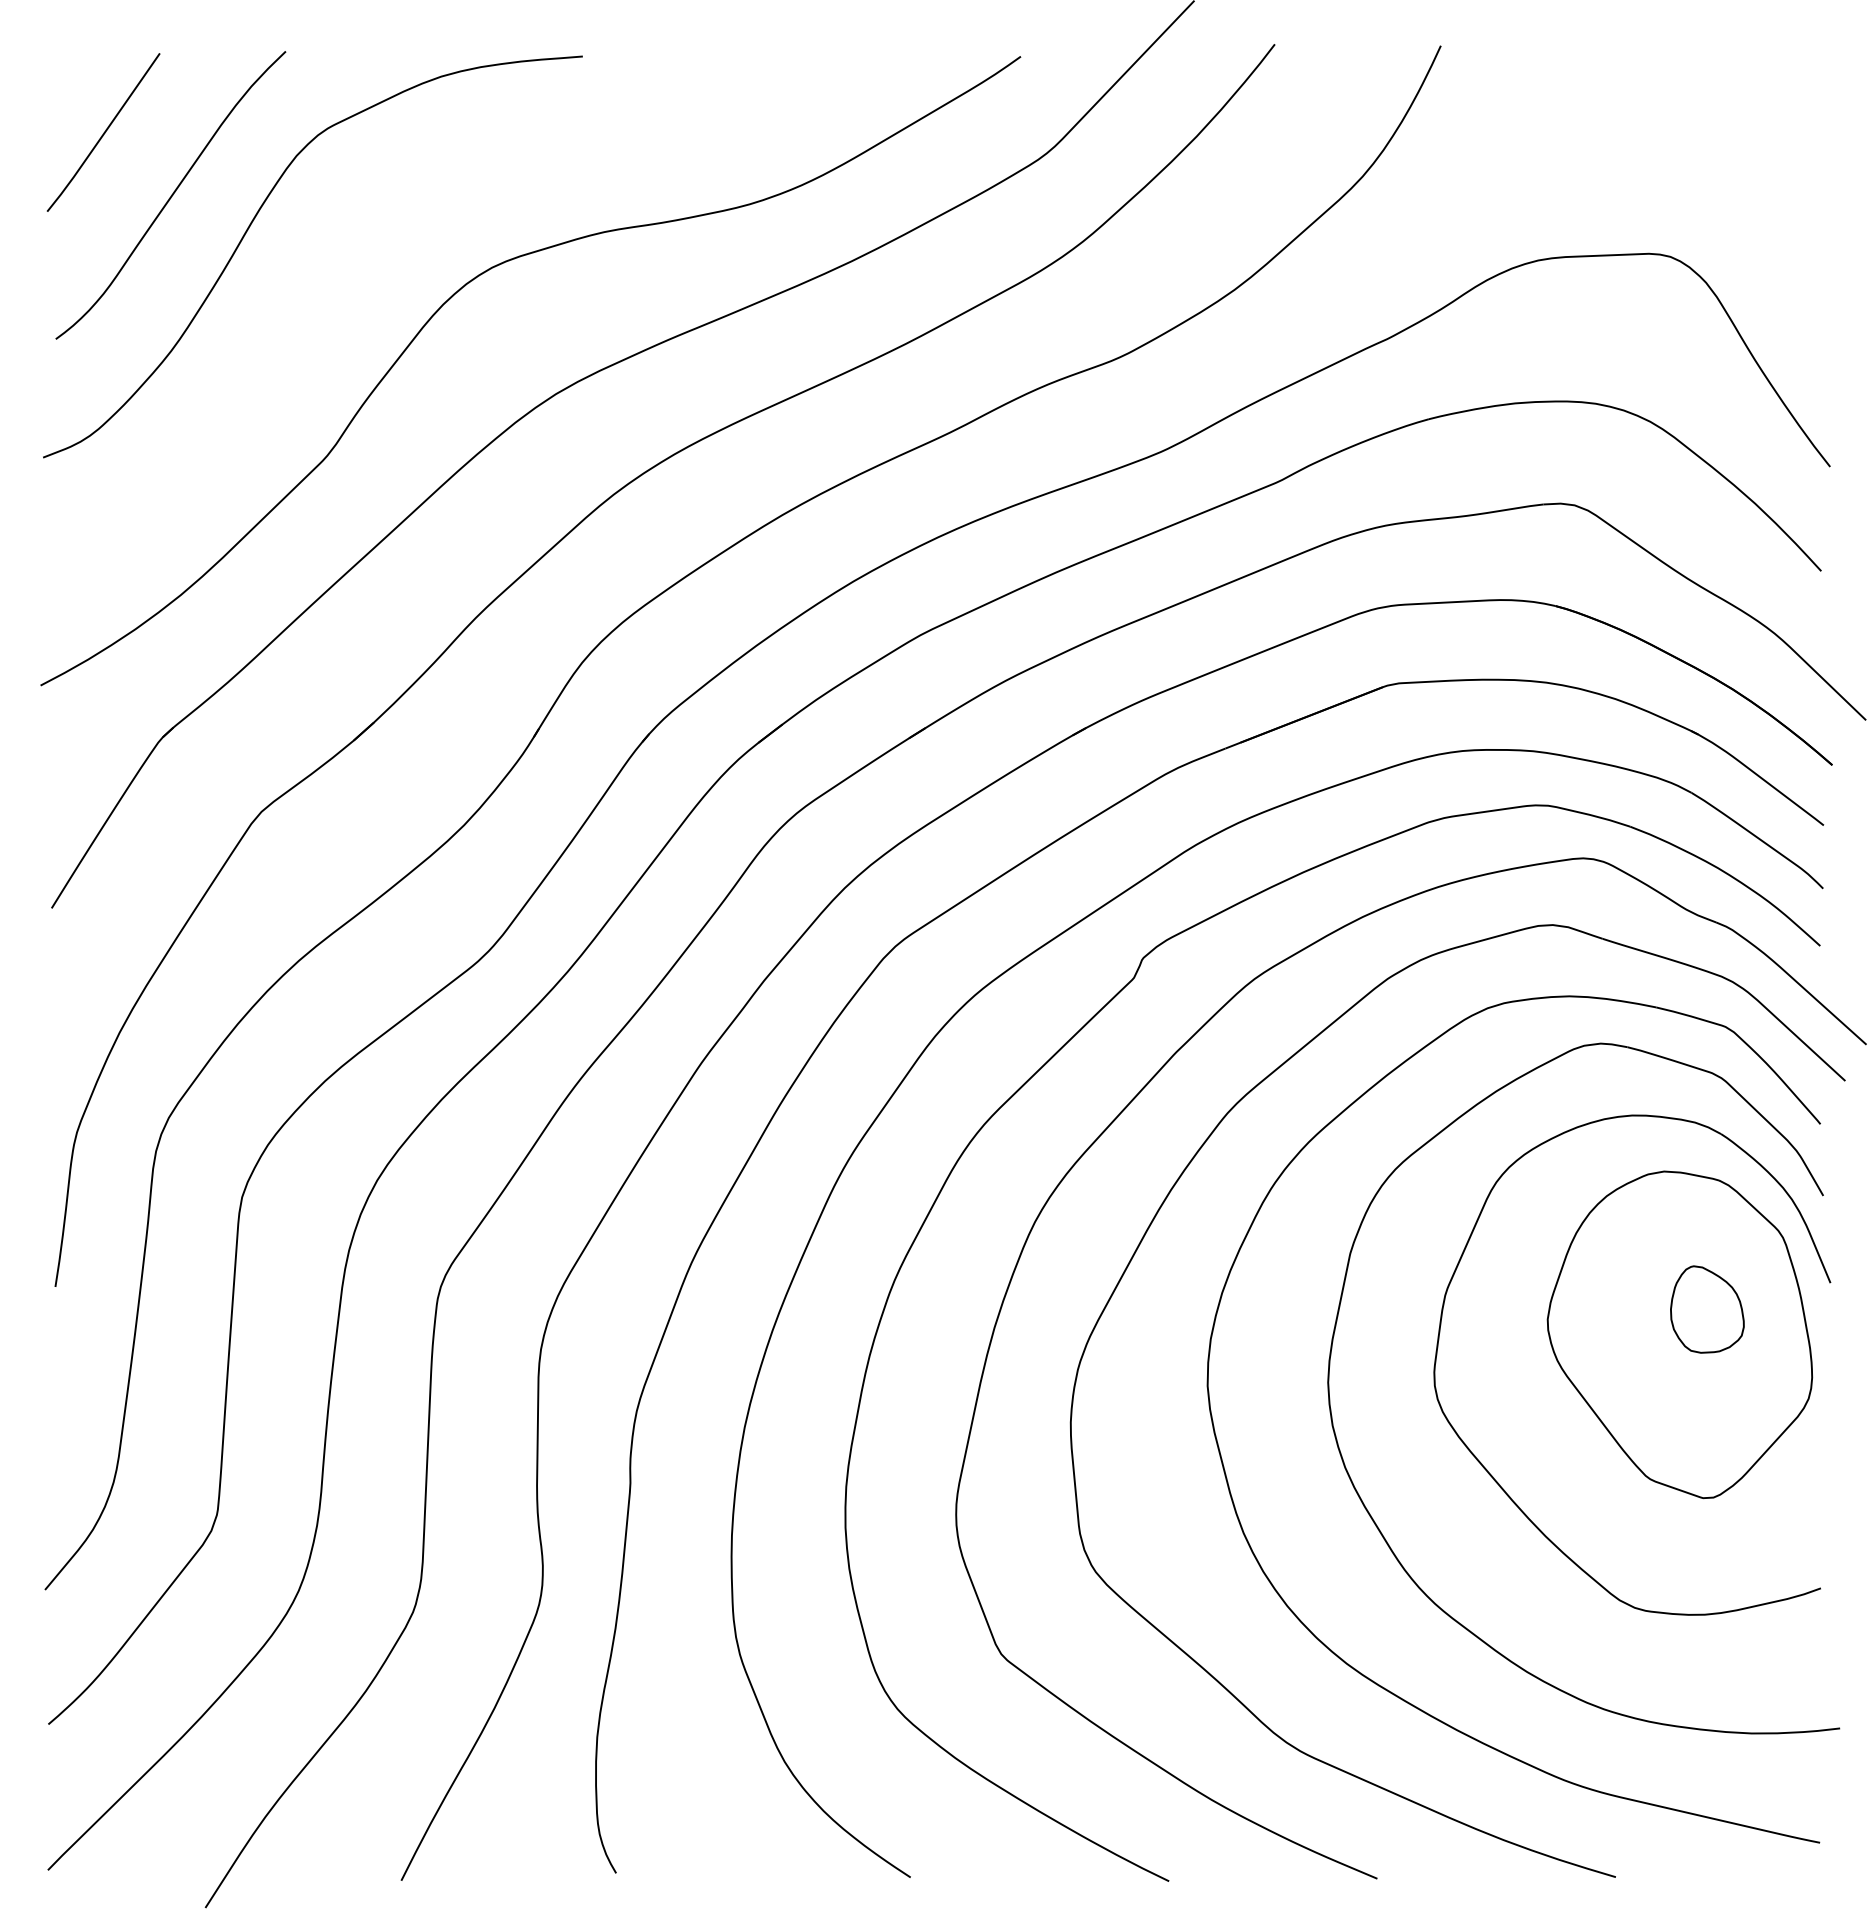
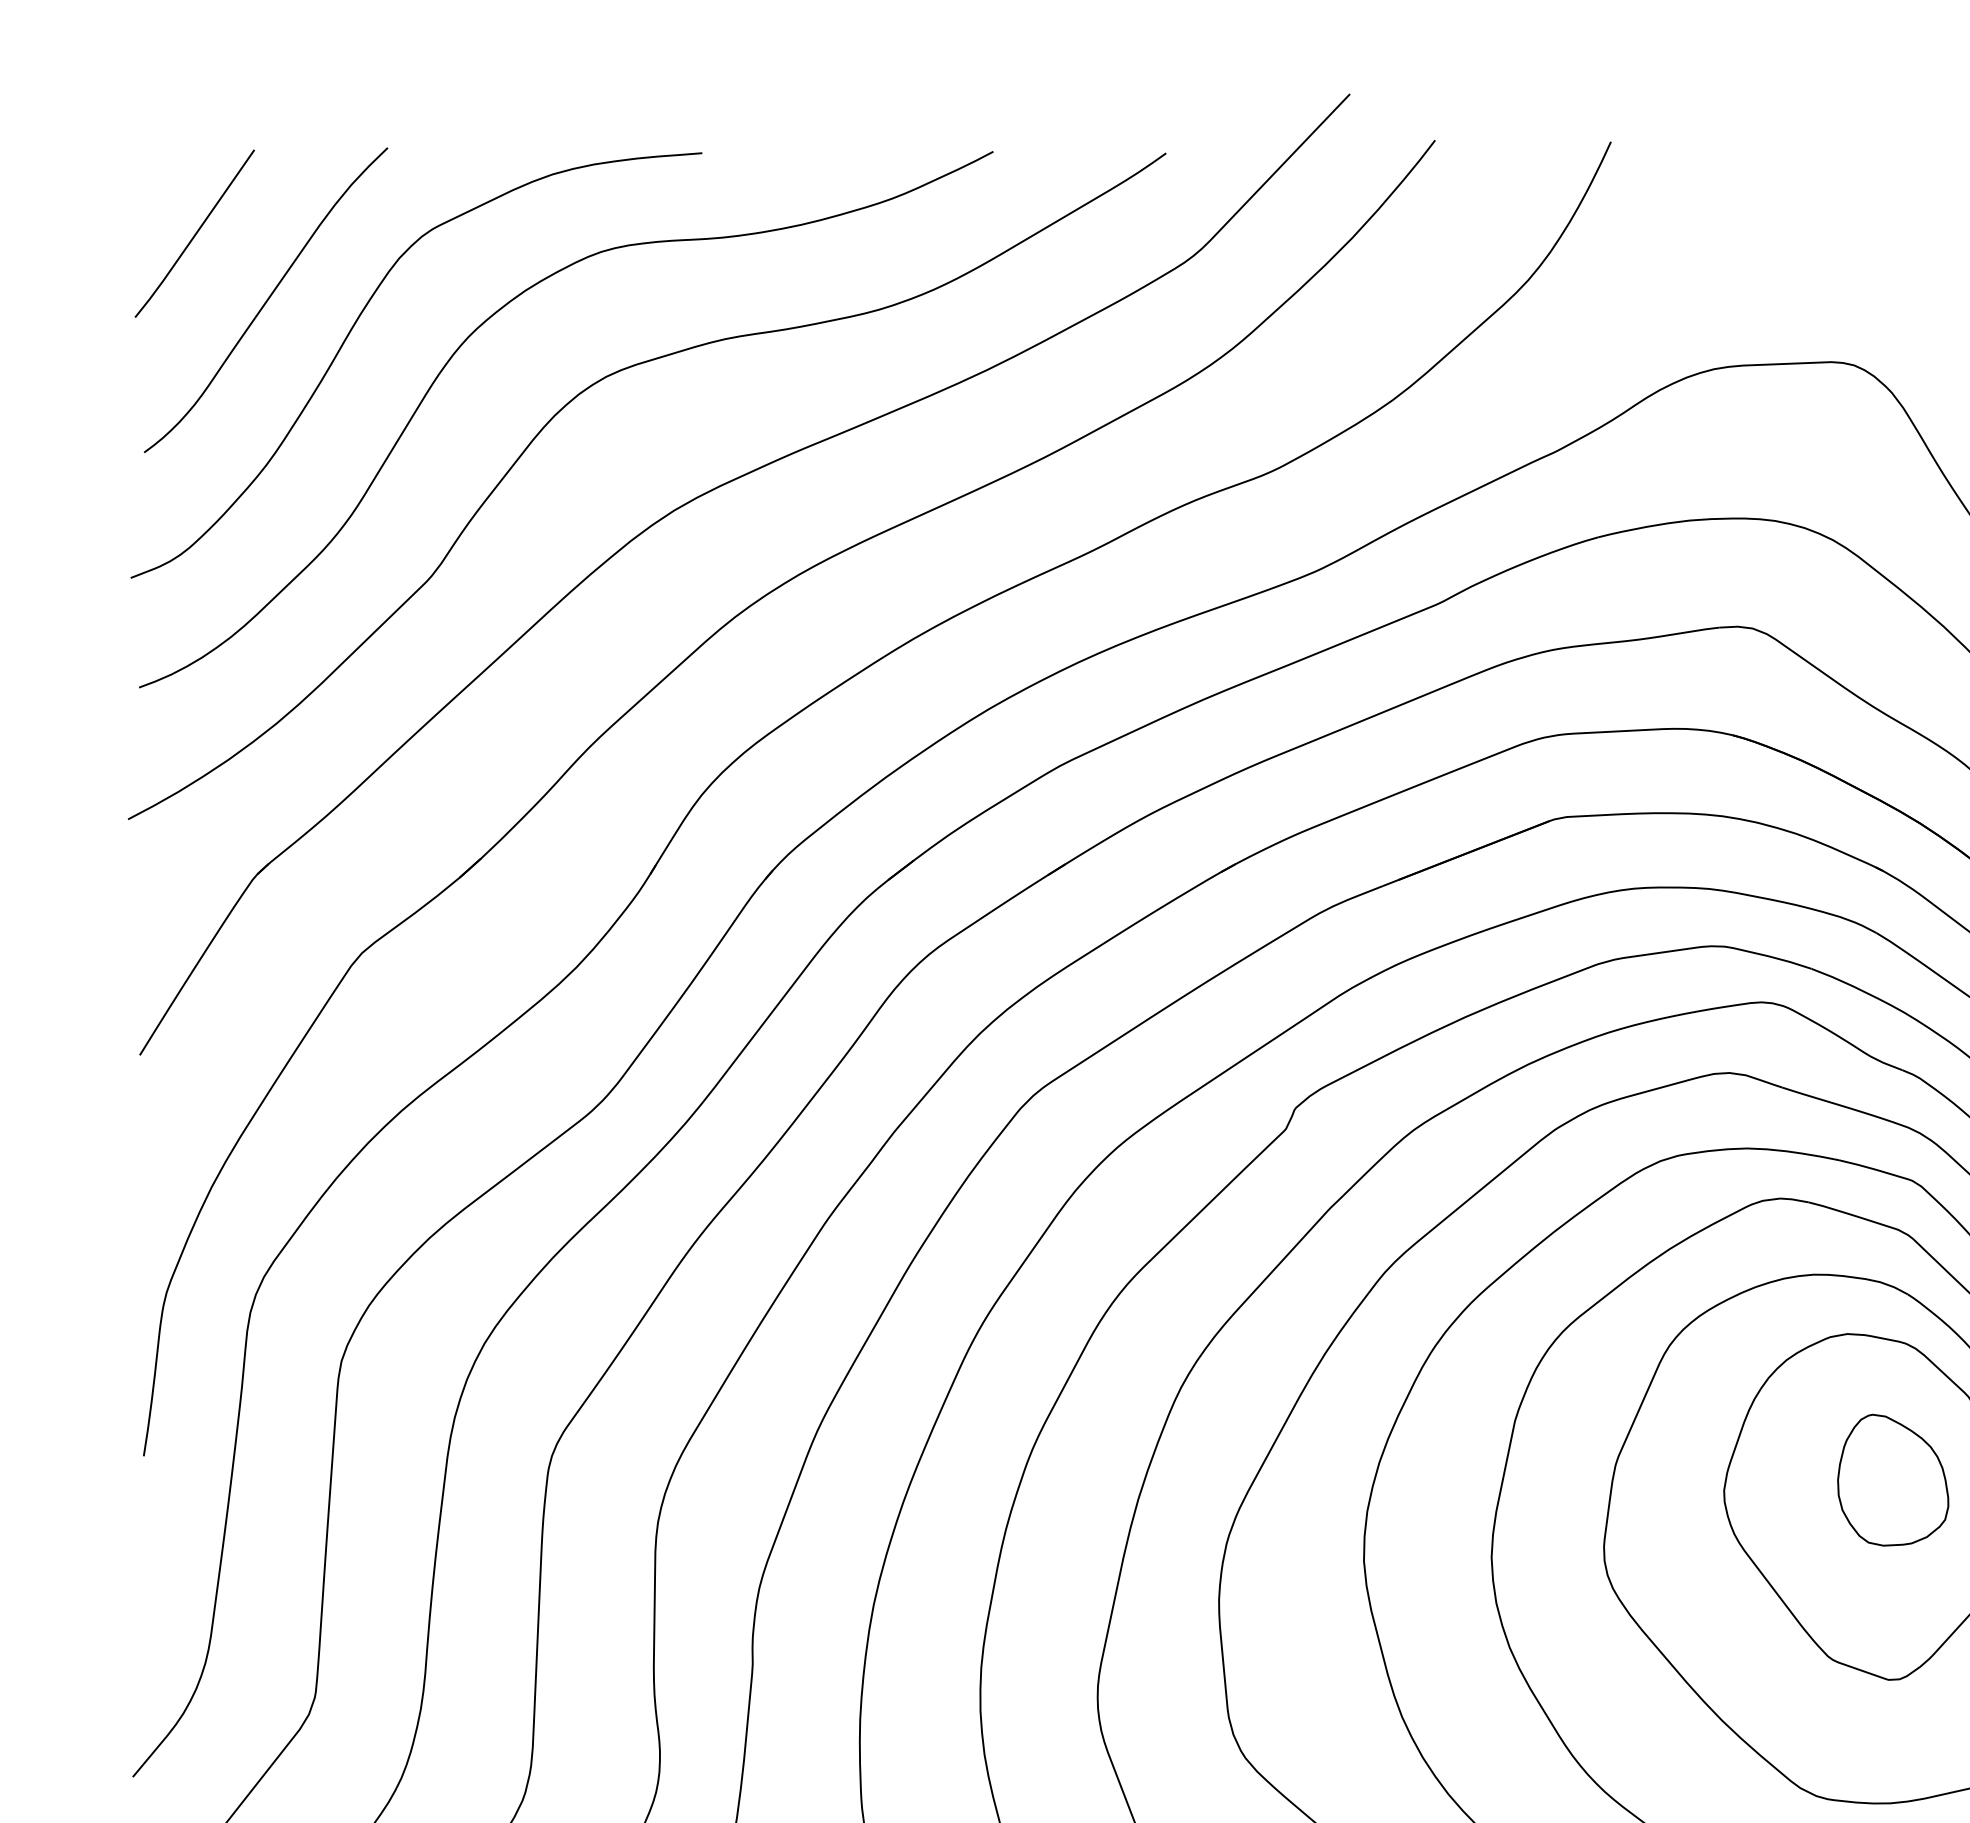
curve: (378, 216) -> (485, 322), added
part: (1707, 1309) -> (1893, 1480), size x1.43

